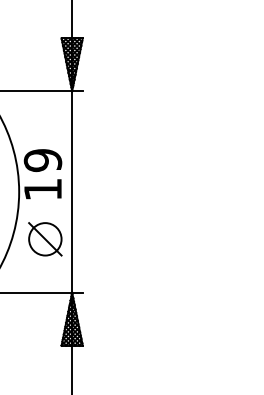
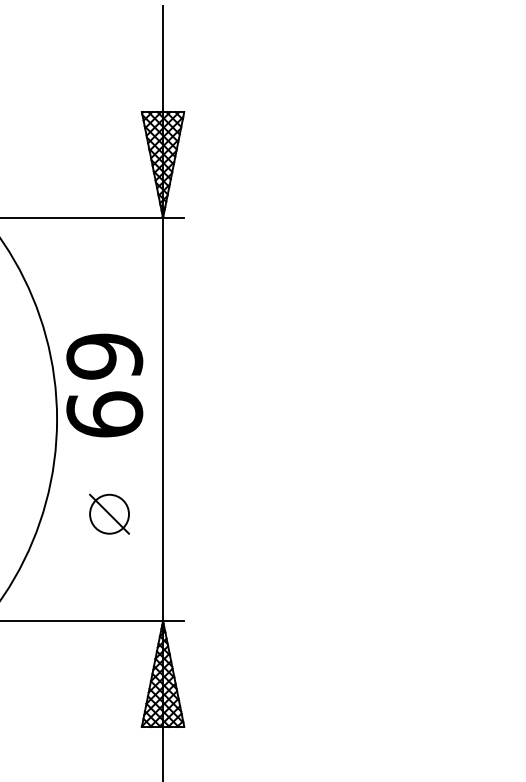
text: (42, 189) -> (103, 414), 19 -> 69
part: (45, 239) -> (109, 514), size x0.6

